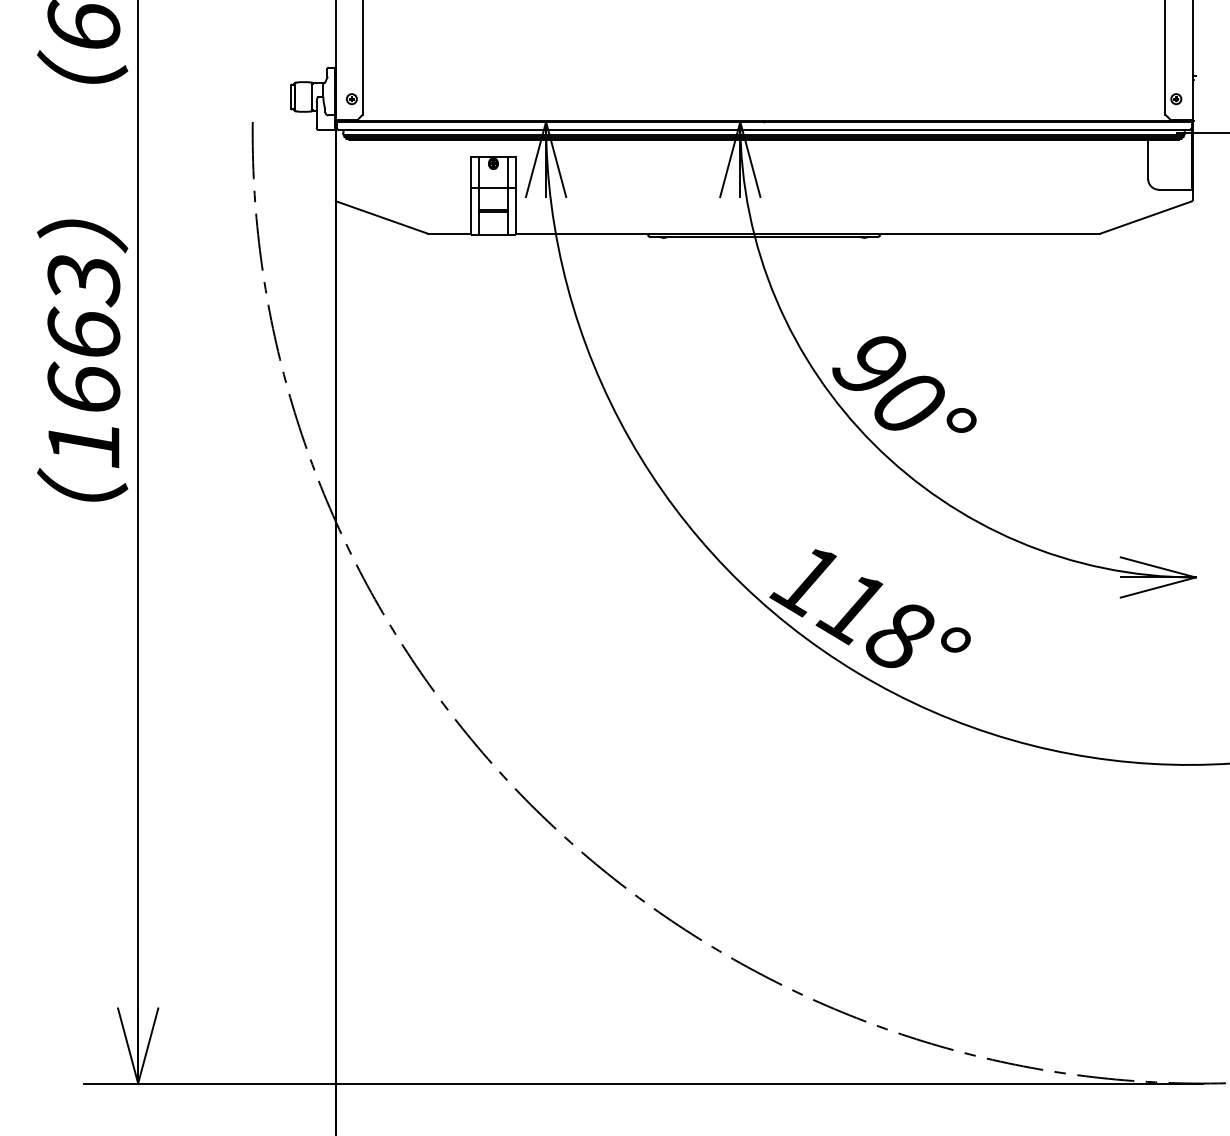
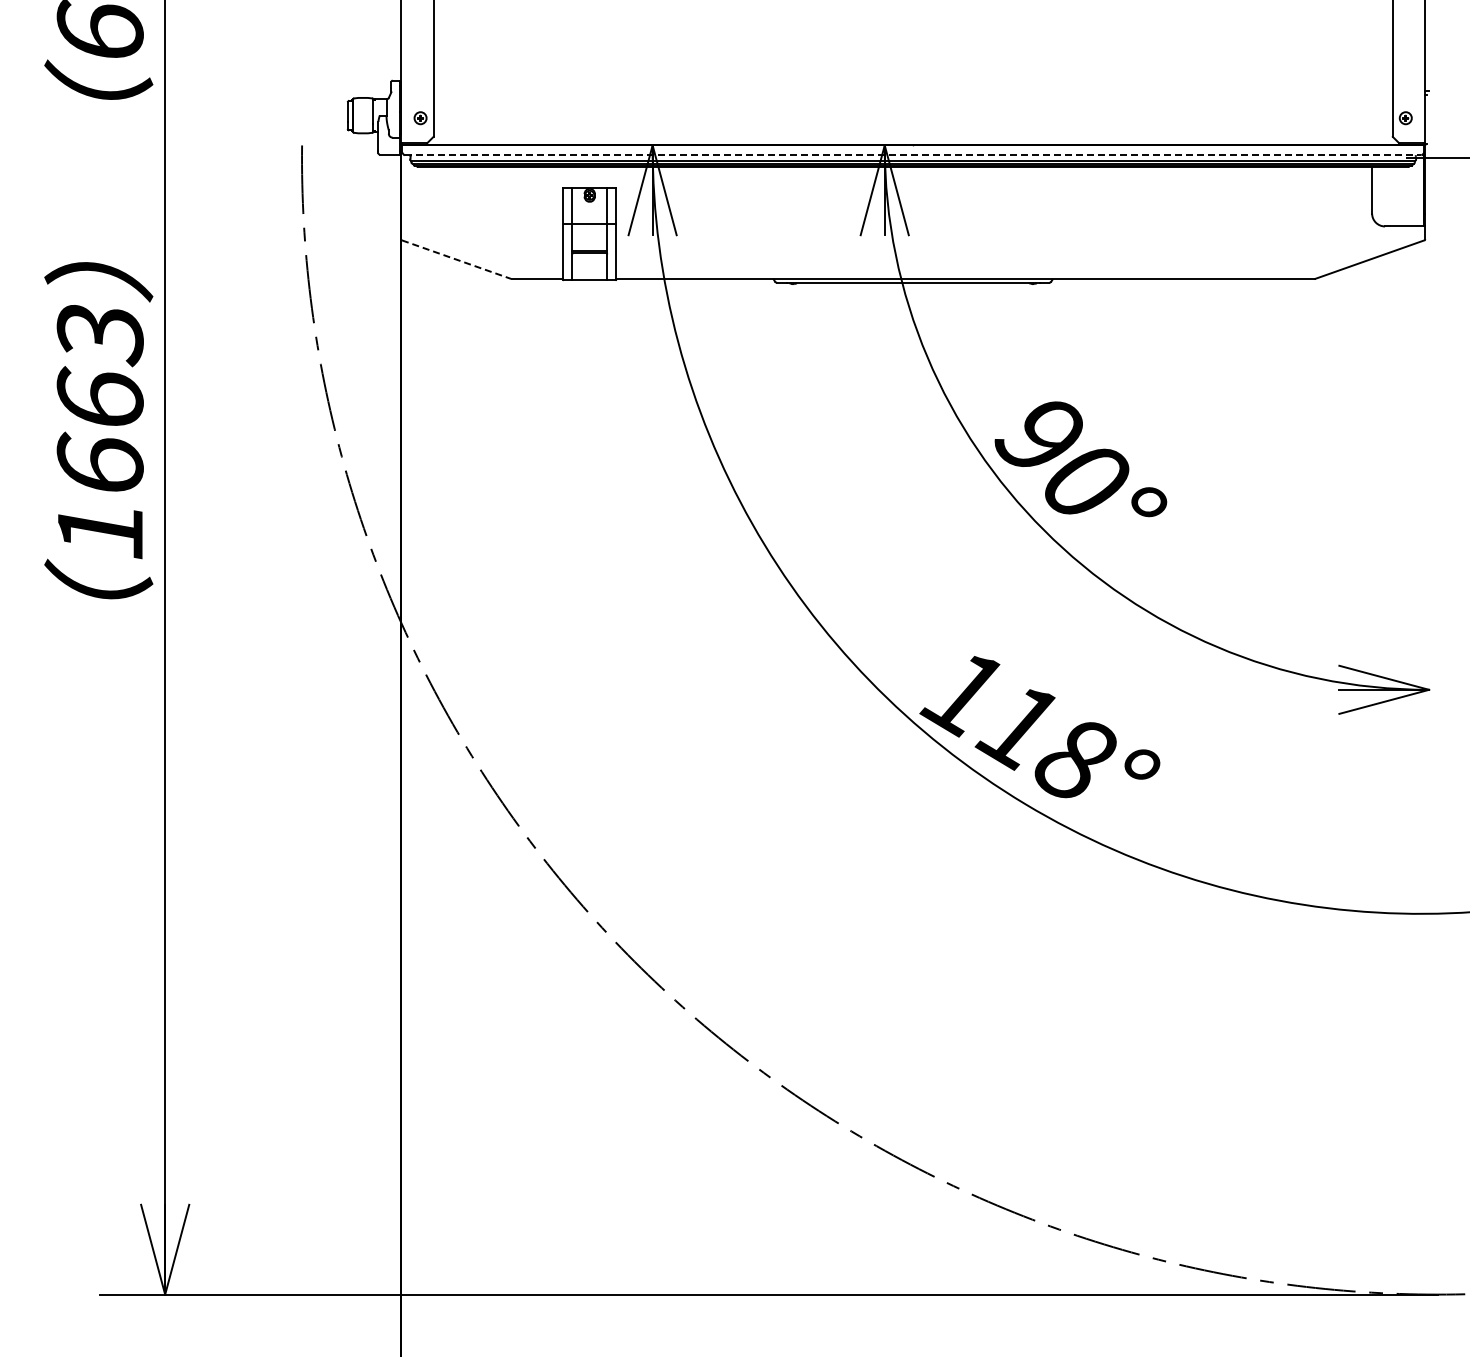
line: (764, 130) -> (913, 155), solid -> dashed
line: (381, 217) -> (456, 259), solid -> dashed

